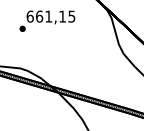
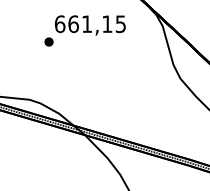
text: (47, 20) -> (85, 29), moved

